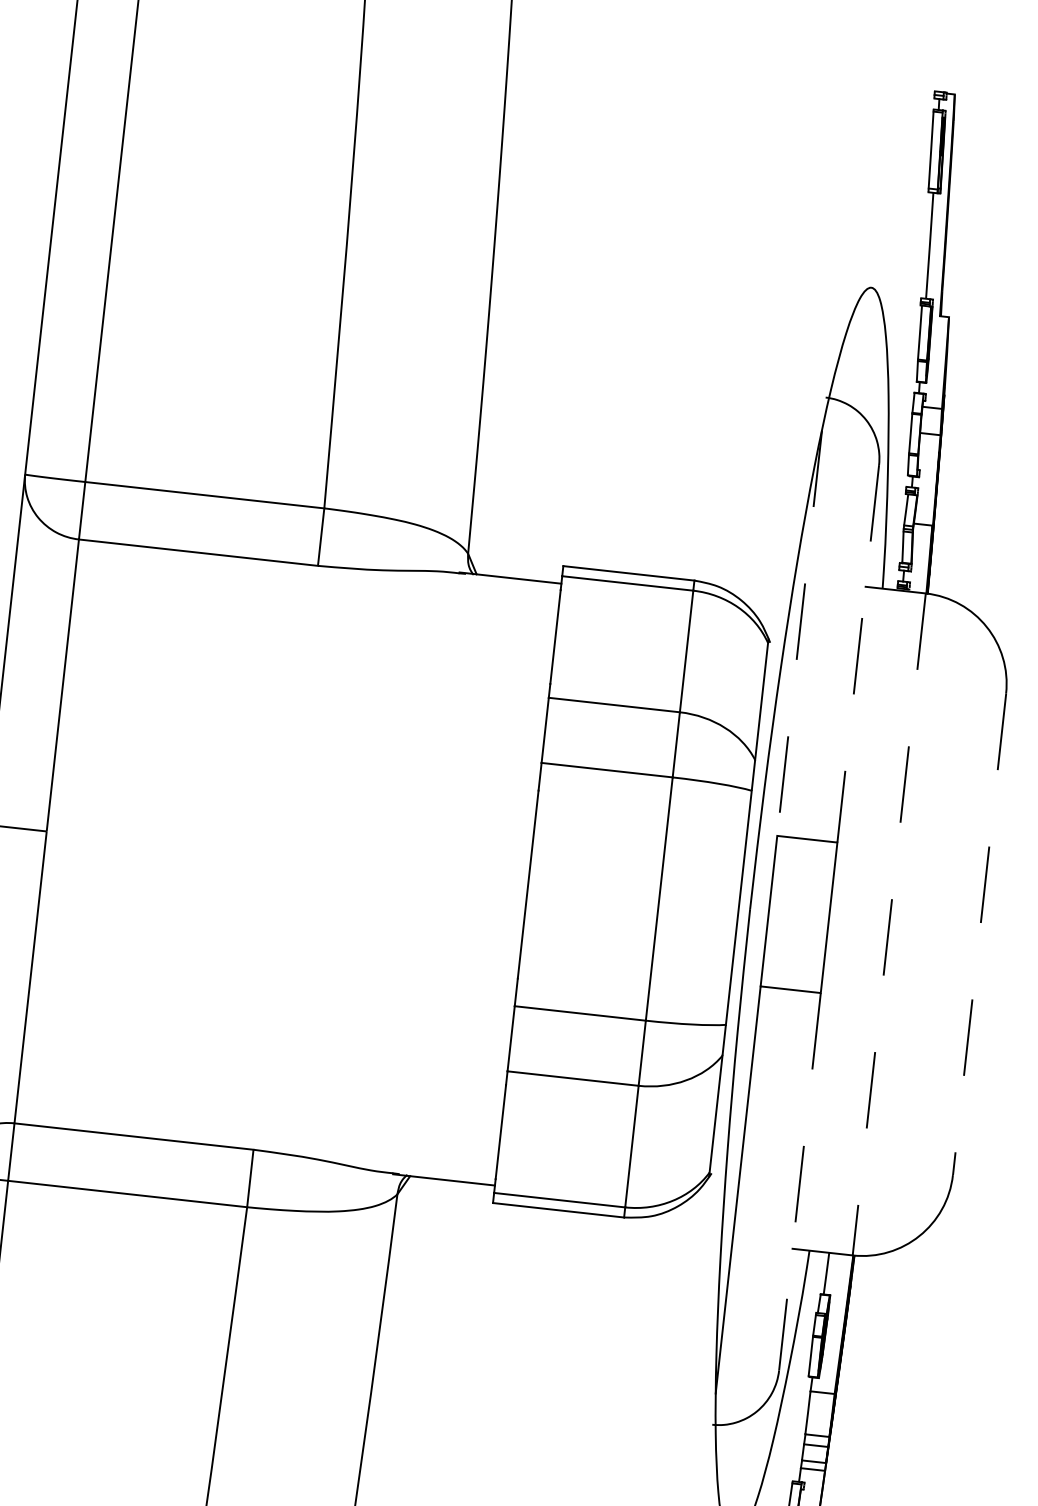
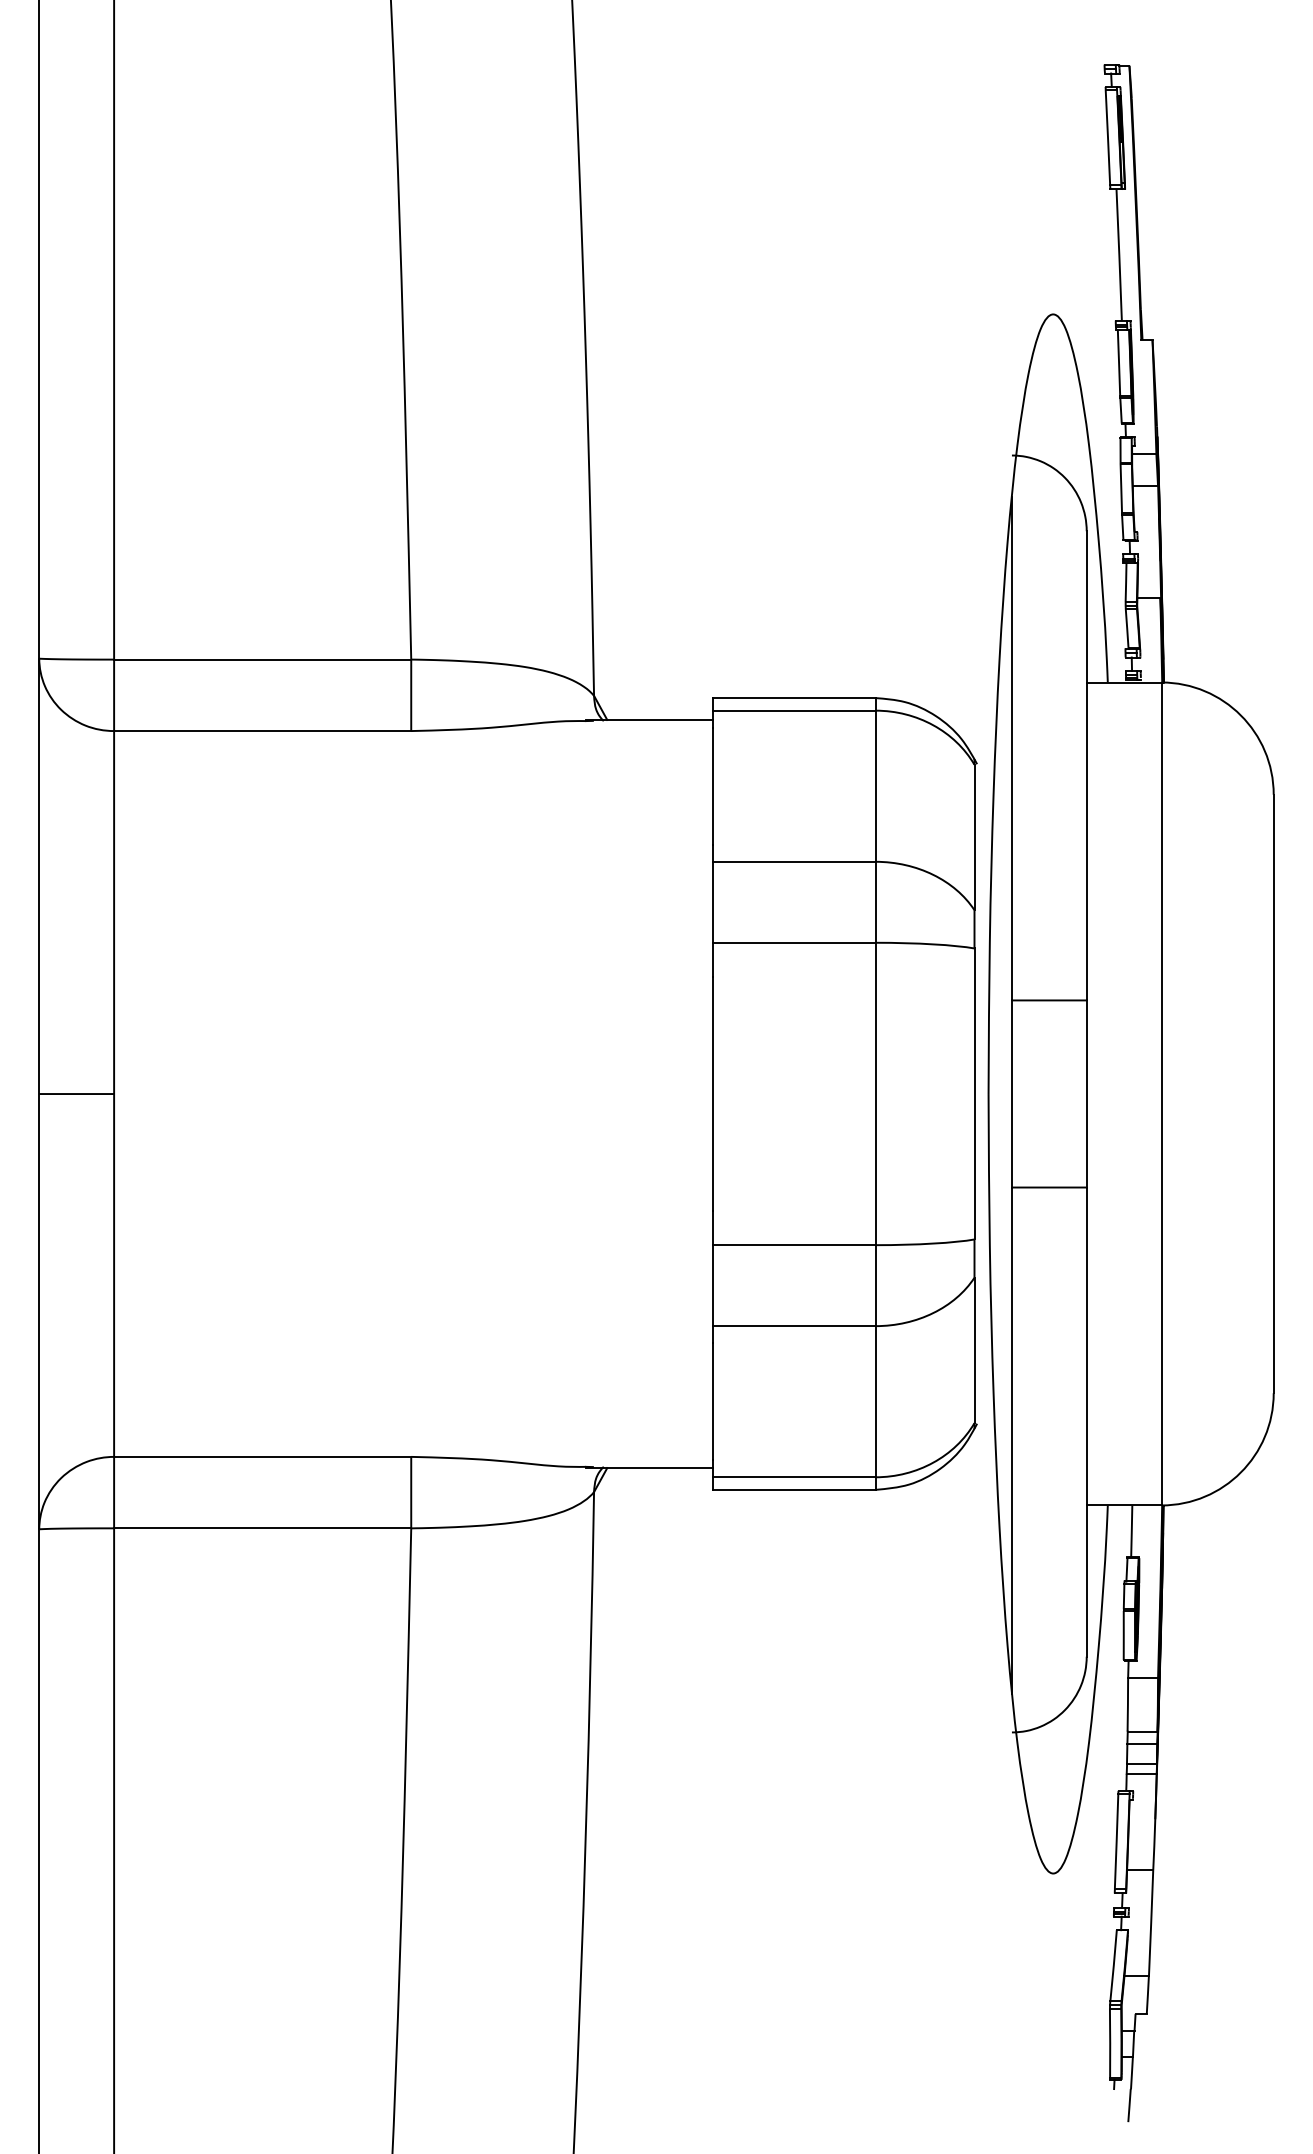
line: (799, 633) -> (1011, 748), dashed -> solid
line: (858, 653) -> (1086, 765), dashed -> solid
line: (889, 924) -> (1161, 1094), dashed -> solid
line: (979, 934) -> (1273, 1094), dashed -> solid
line: (799, 1182) -> (1086, 1422), dashed -> solid

